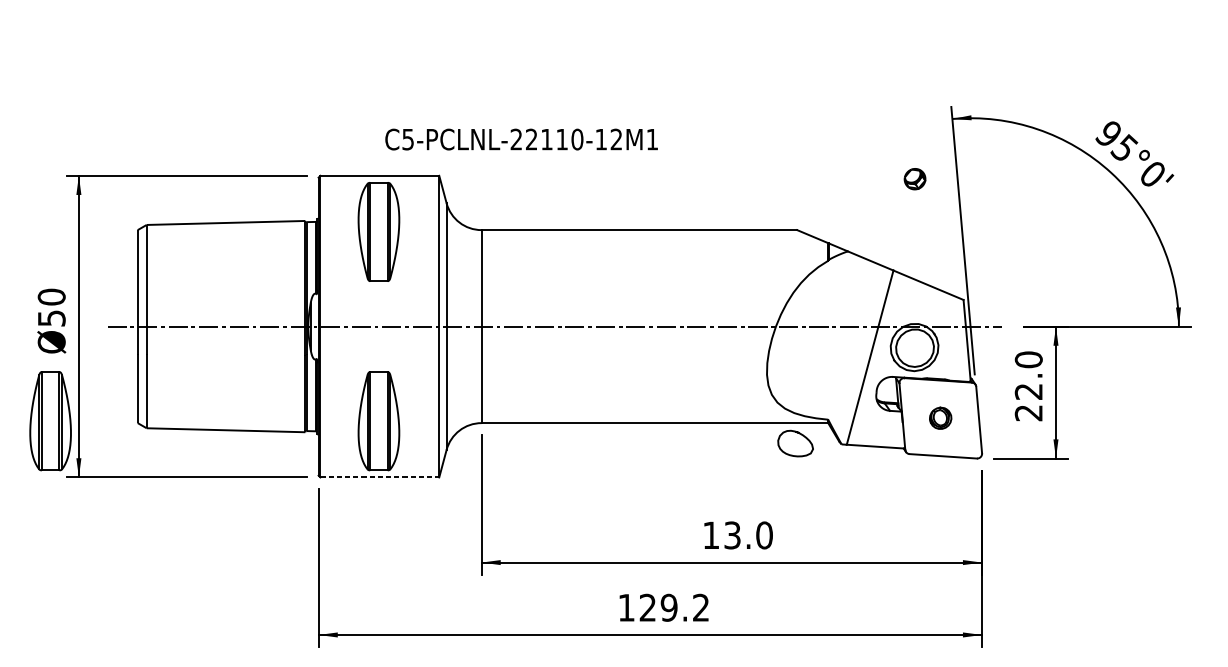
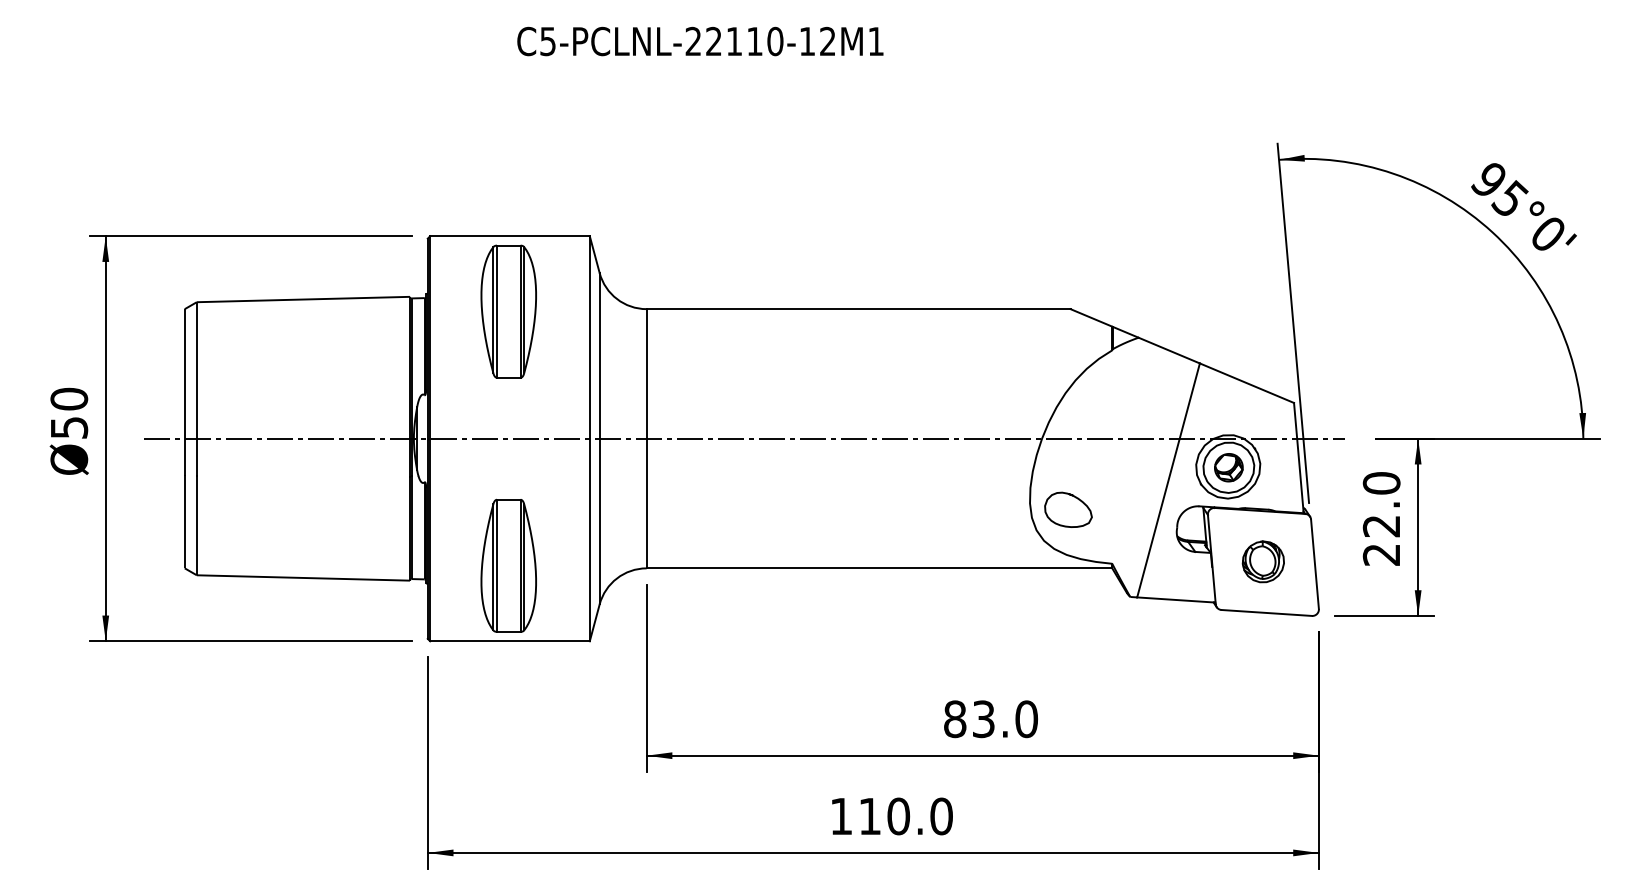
text: (521, 139) -> (700, 41), moved
part: (914, 179) -> (1228, 467), moved
part: (940, 418) -> (1262, 561), size x1.43
part: (50, 420) -> (67, 565), removed
curve: (800, 435) -> (1075, 498), moved
line: (380, 477) -> (510, 641), dashed -> solid
text: (711, 535) -> (955, 719), 13.0 -> 83.0
text: (674, 607) -> (905, 816), 129.2 -> 110.0

